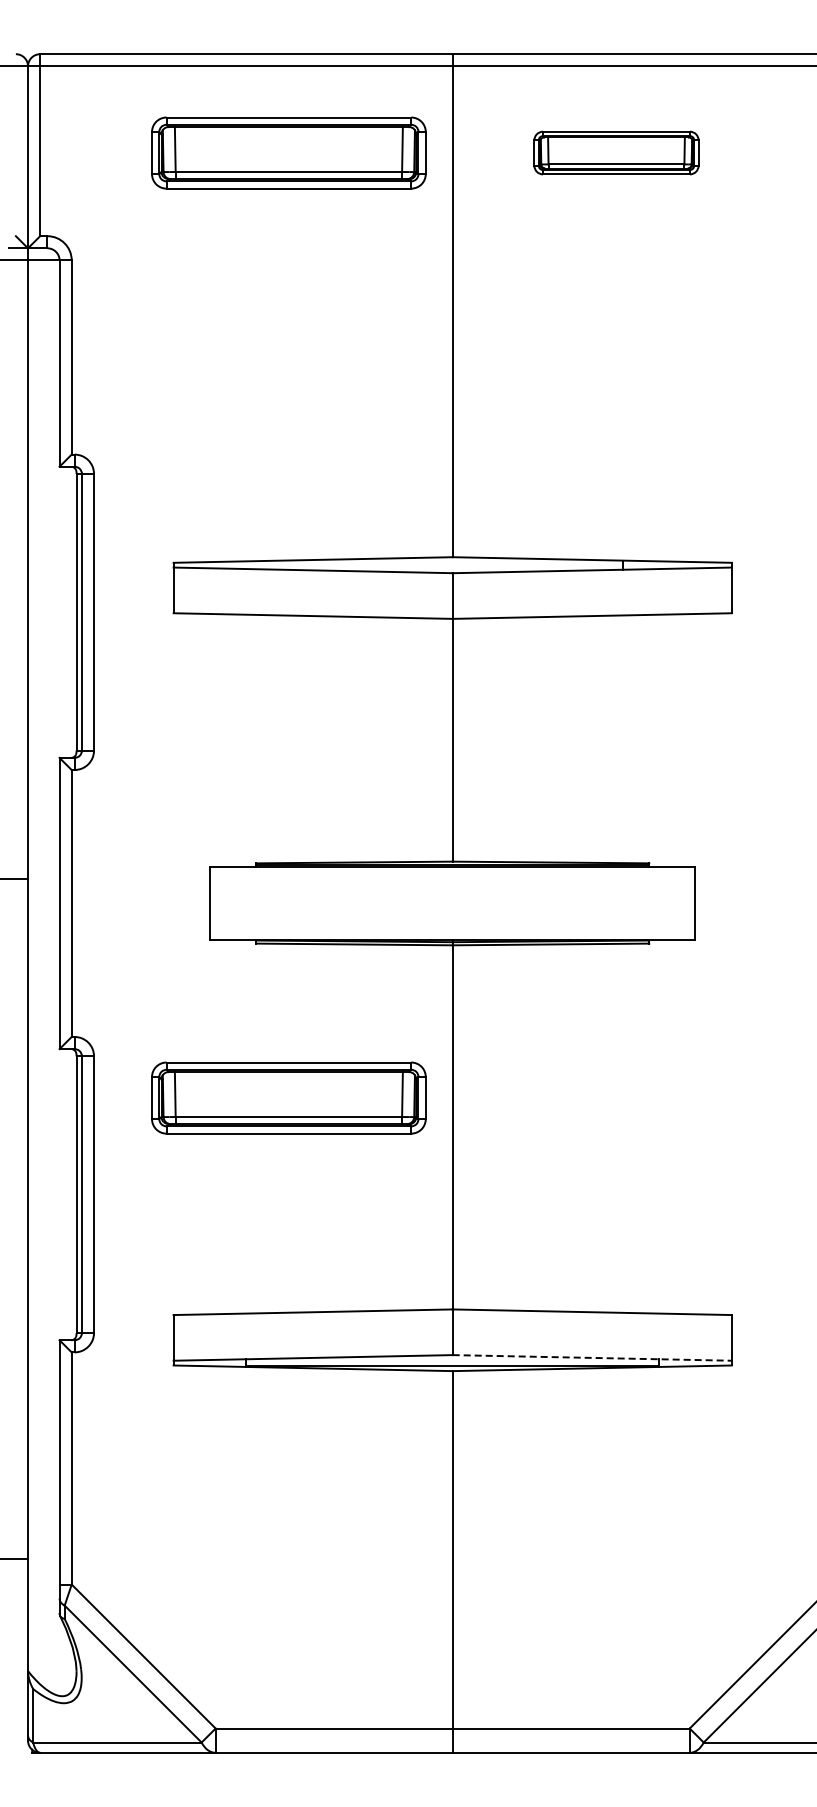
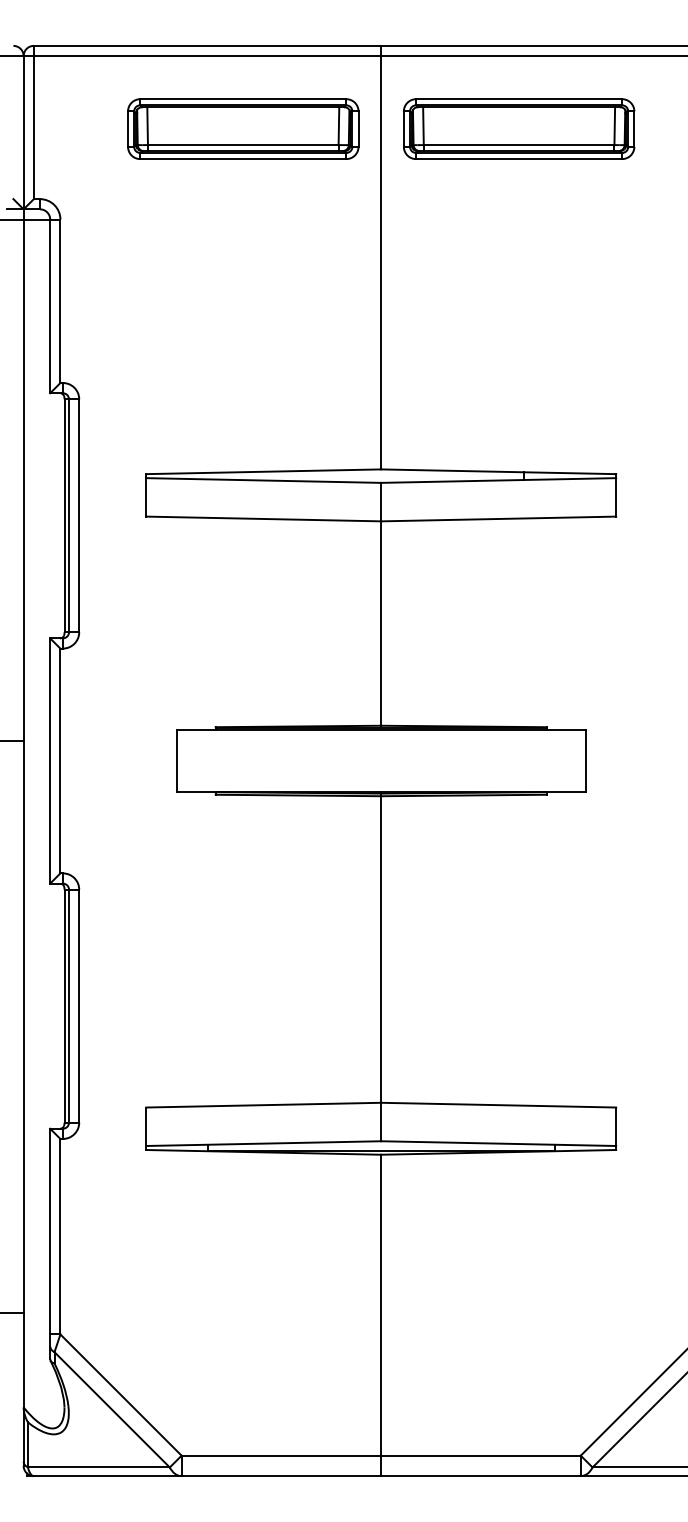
part: (616, 152) -> (519, 128), size x1.67
part: (288, 1097) -> (242, 924), removed
line: (592, 1357) -> (498, 1143), dashed -> solid

